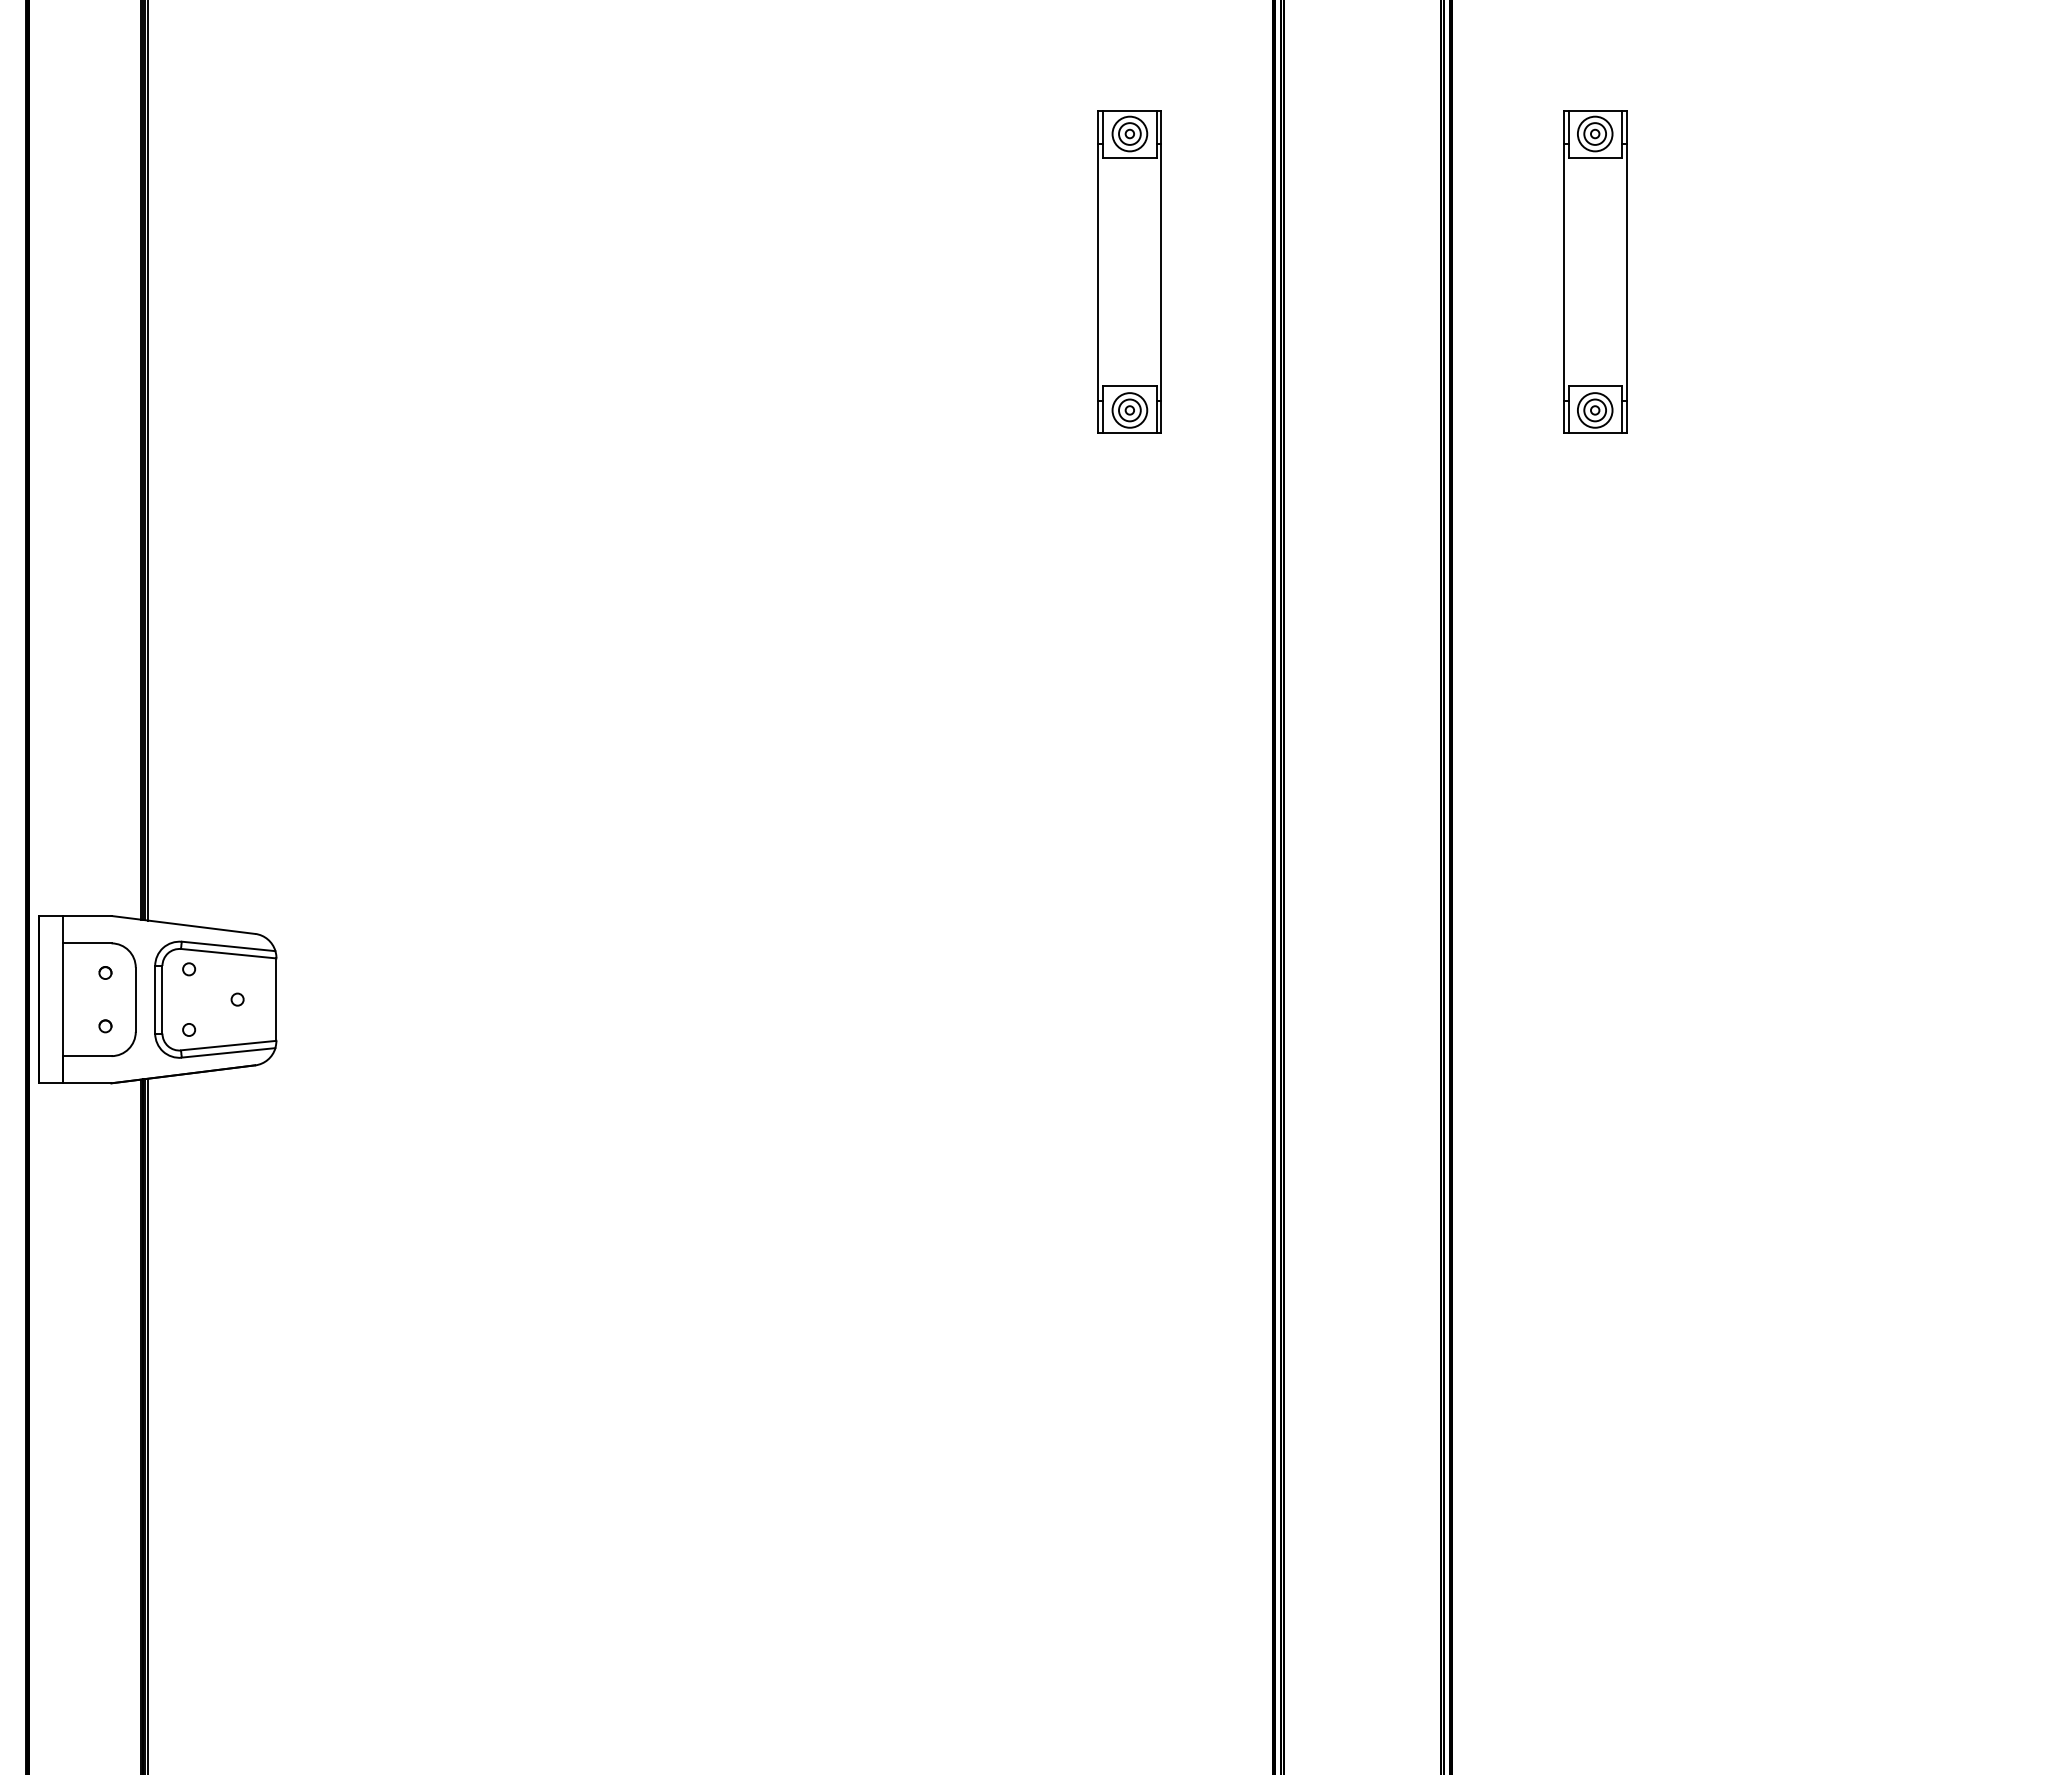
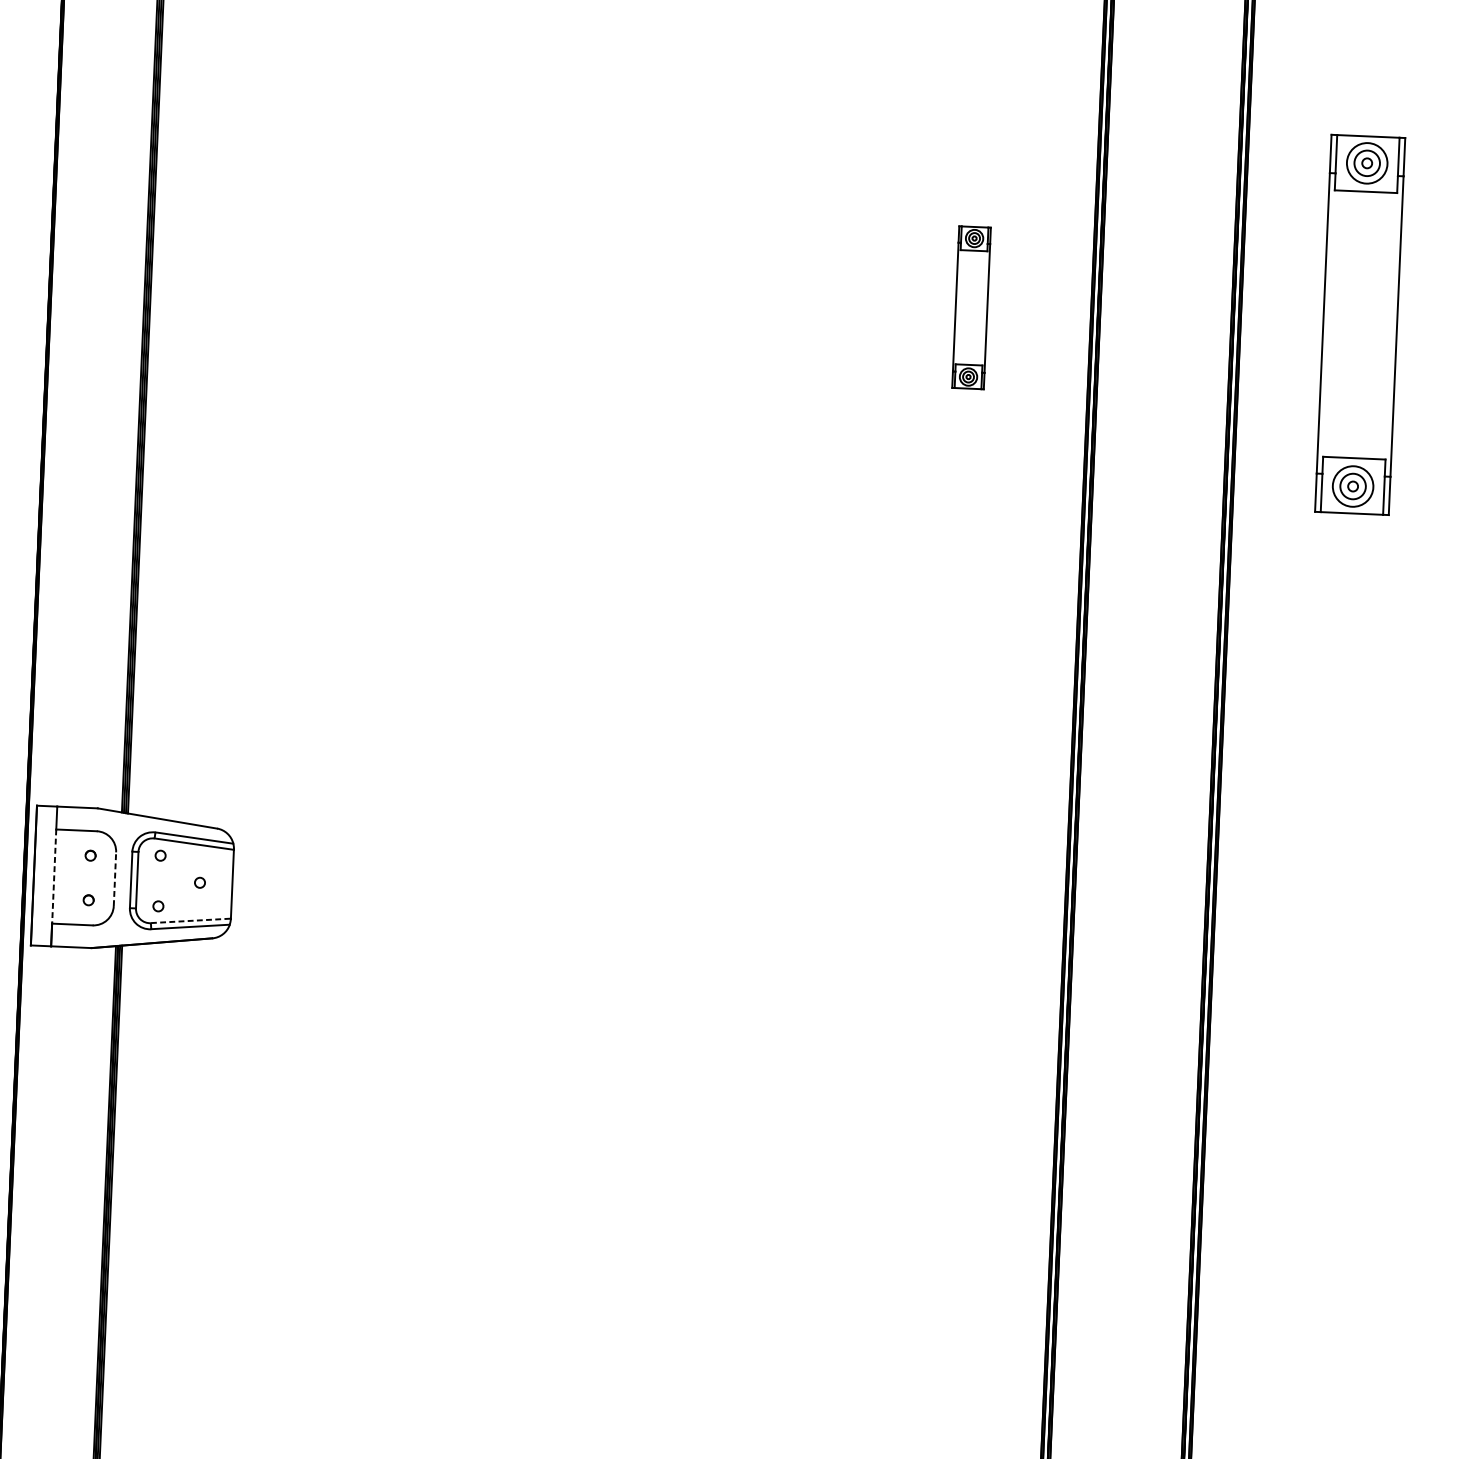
part: (1129, 271) -> (971, 307), size x0.6
part: (1595, 271) -> (1360, 324), size x1.4
line: (135, 999) -> (114, 878), solid -> dashed
line: (63, 1000) -> (54, 877), solid -> dashed
line: (228, 1045) -> (190, 920), solid -> dashed

